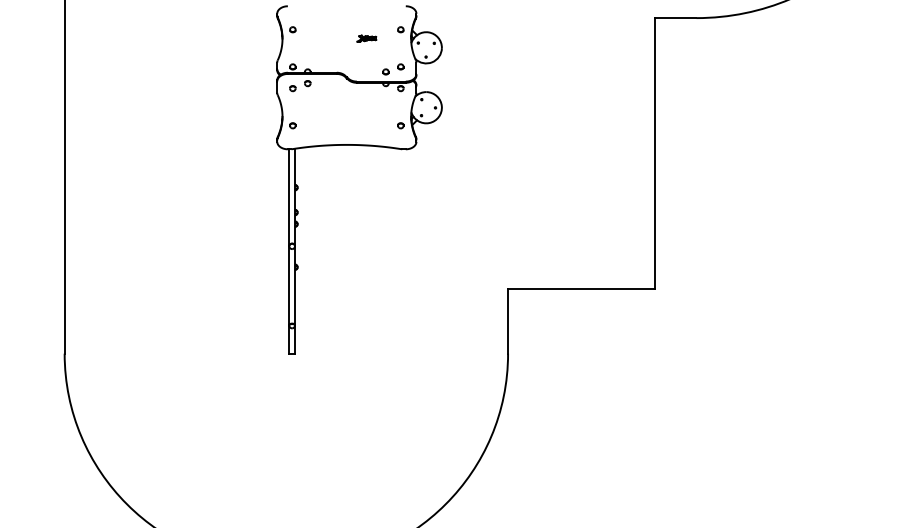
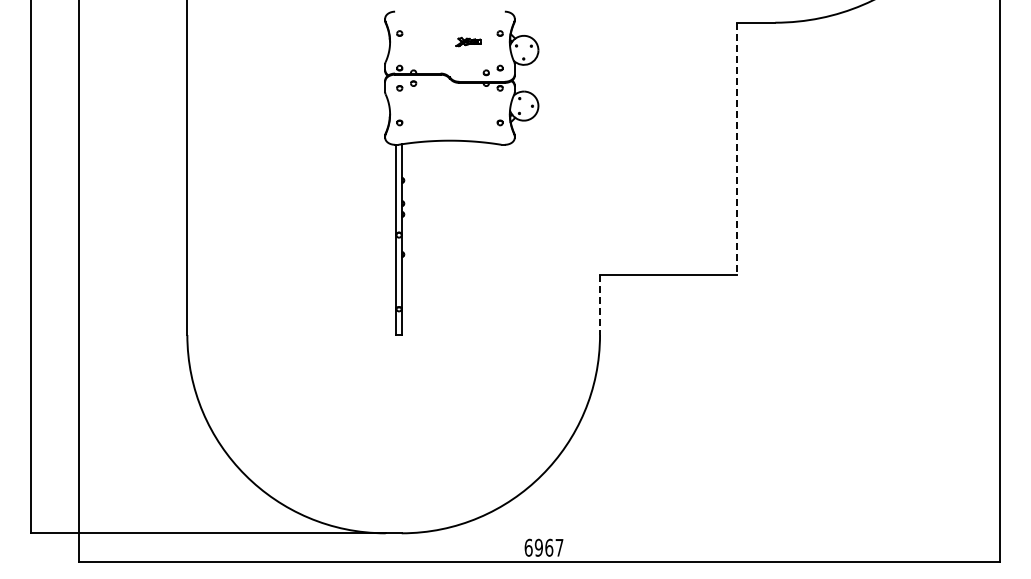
part: (366, 38) -> (468, 41), size x1.4
line: (654, 154) -> (736, 149), solid -> dashed
line: (508, 321) -> (600, 305), solid -> dashed

